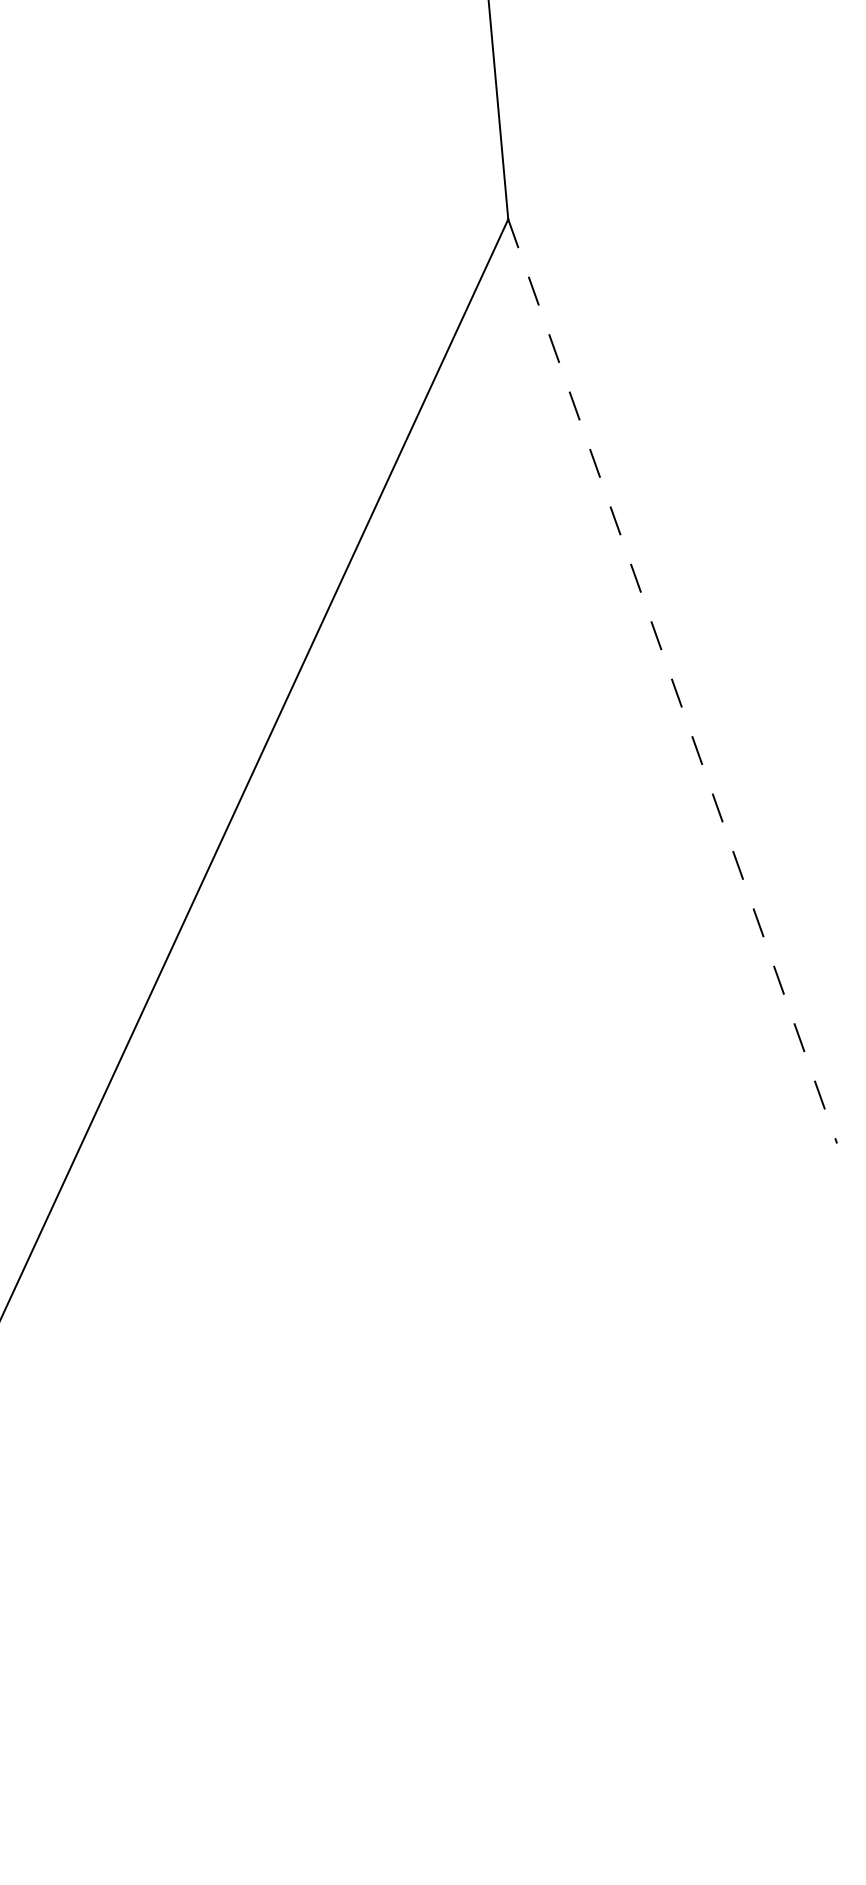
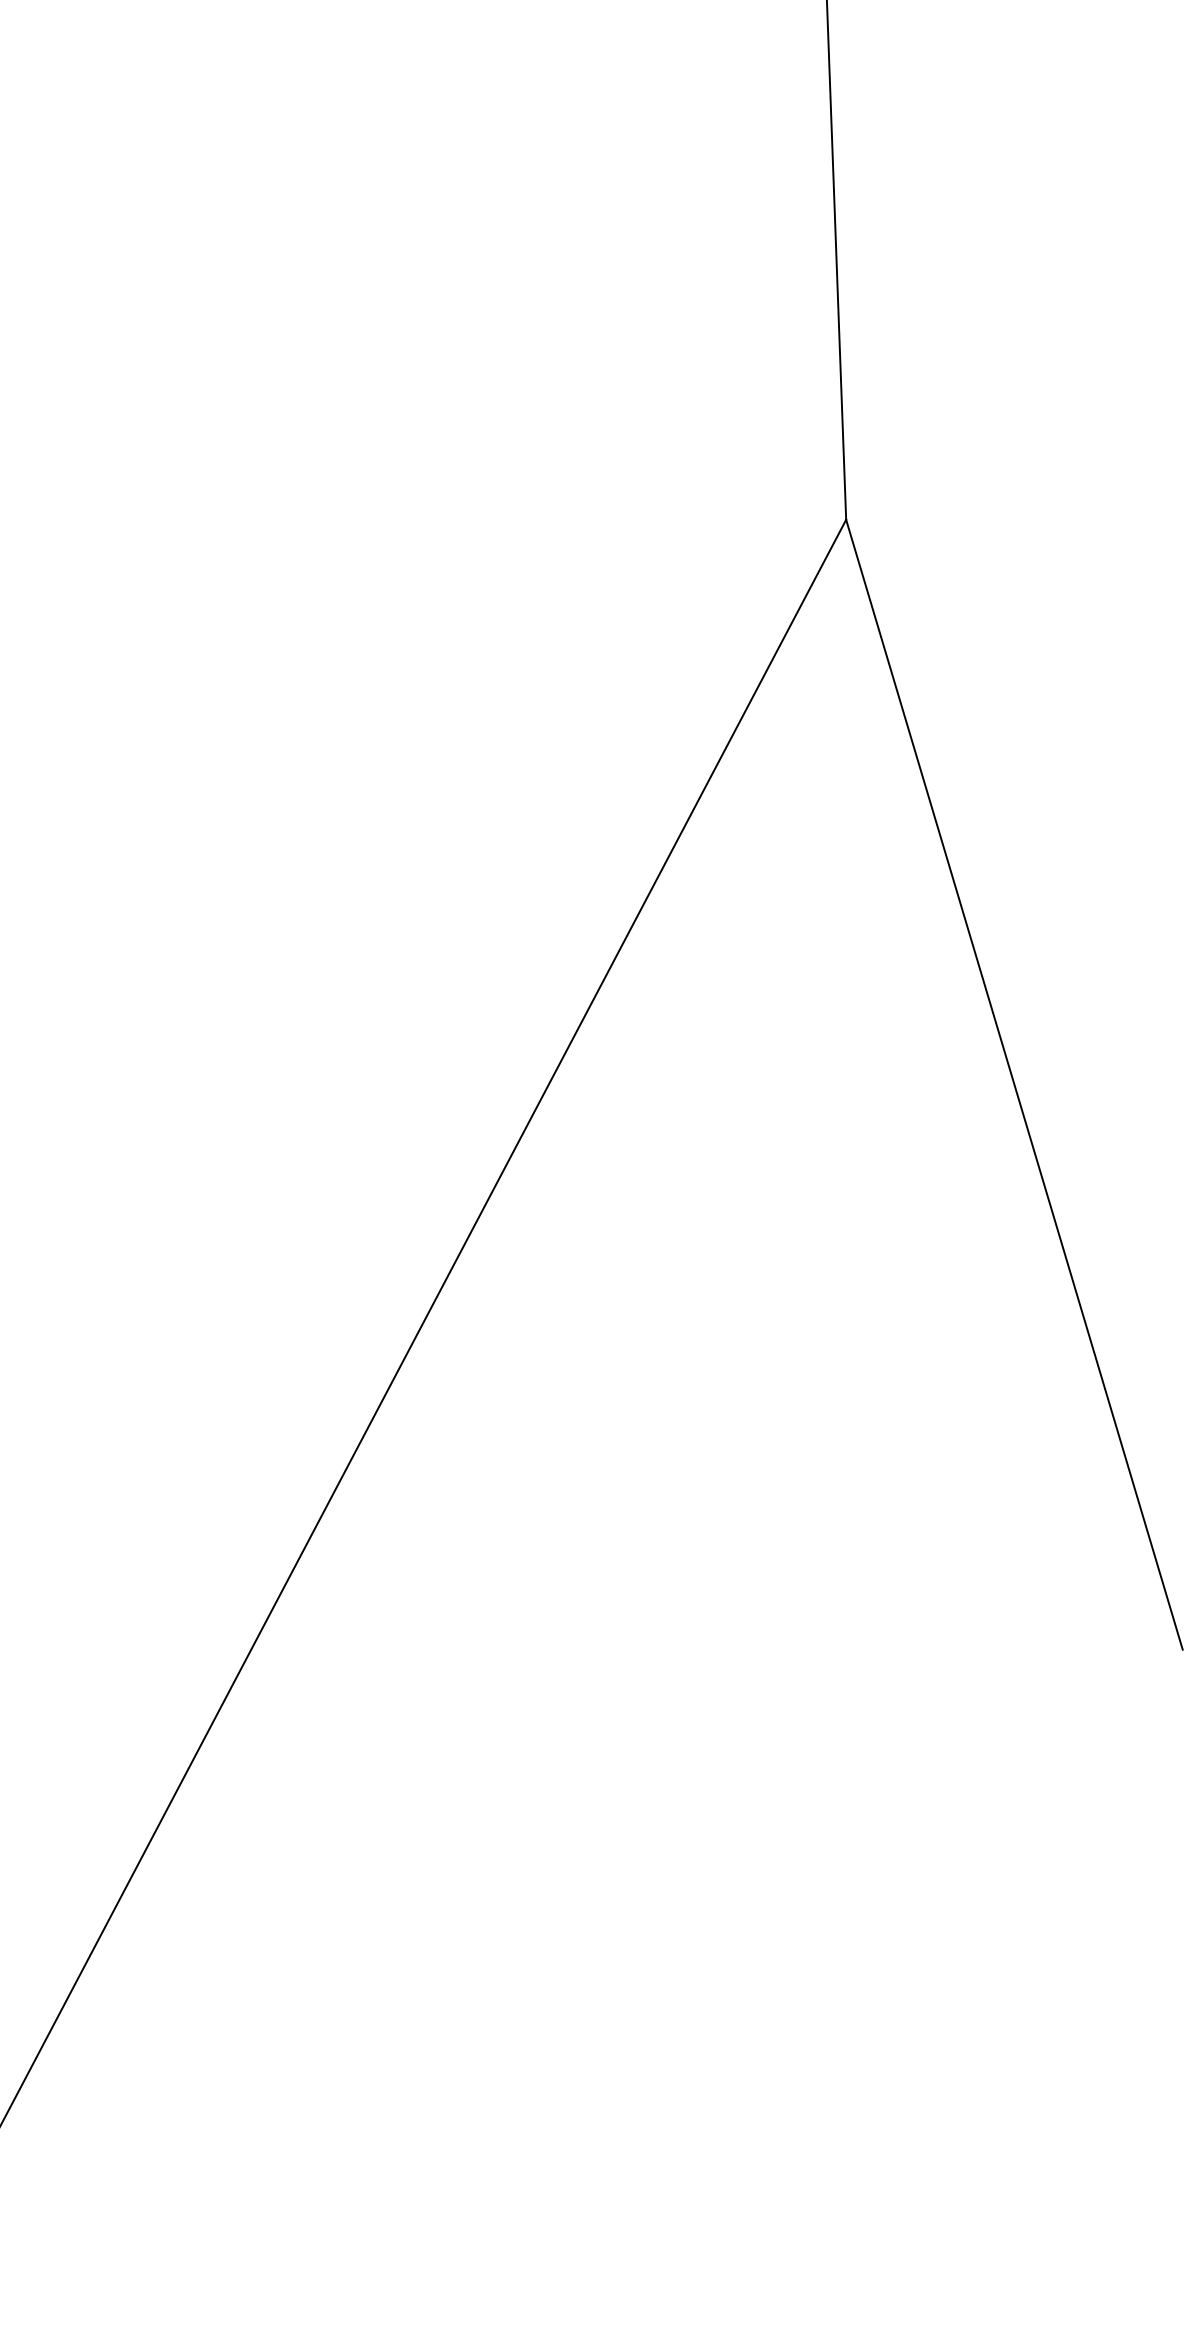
line: (672, 682) -> (1014, 1085), dashed -> solid

